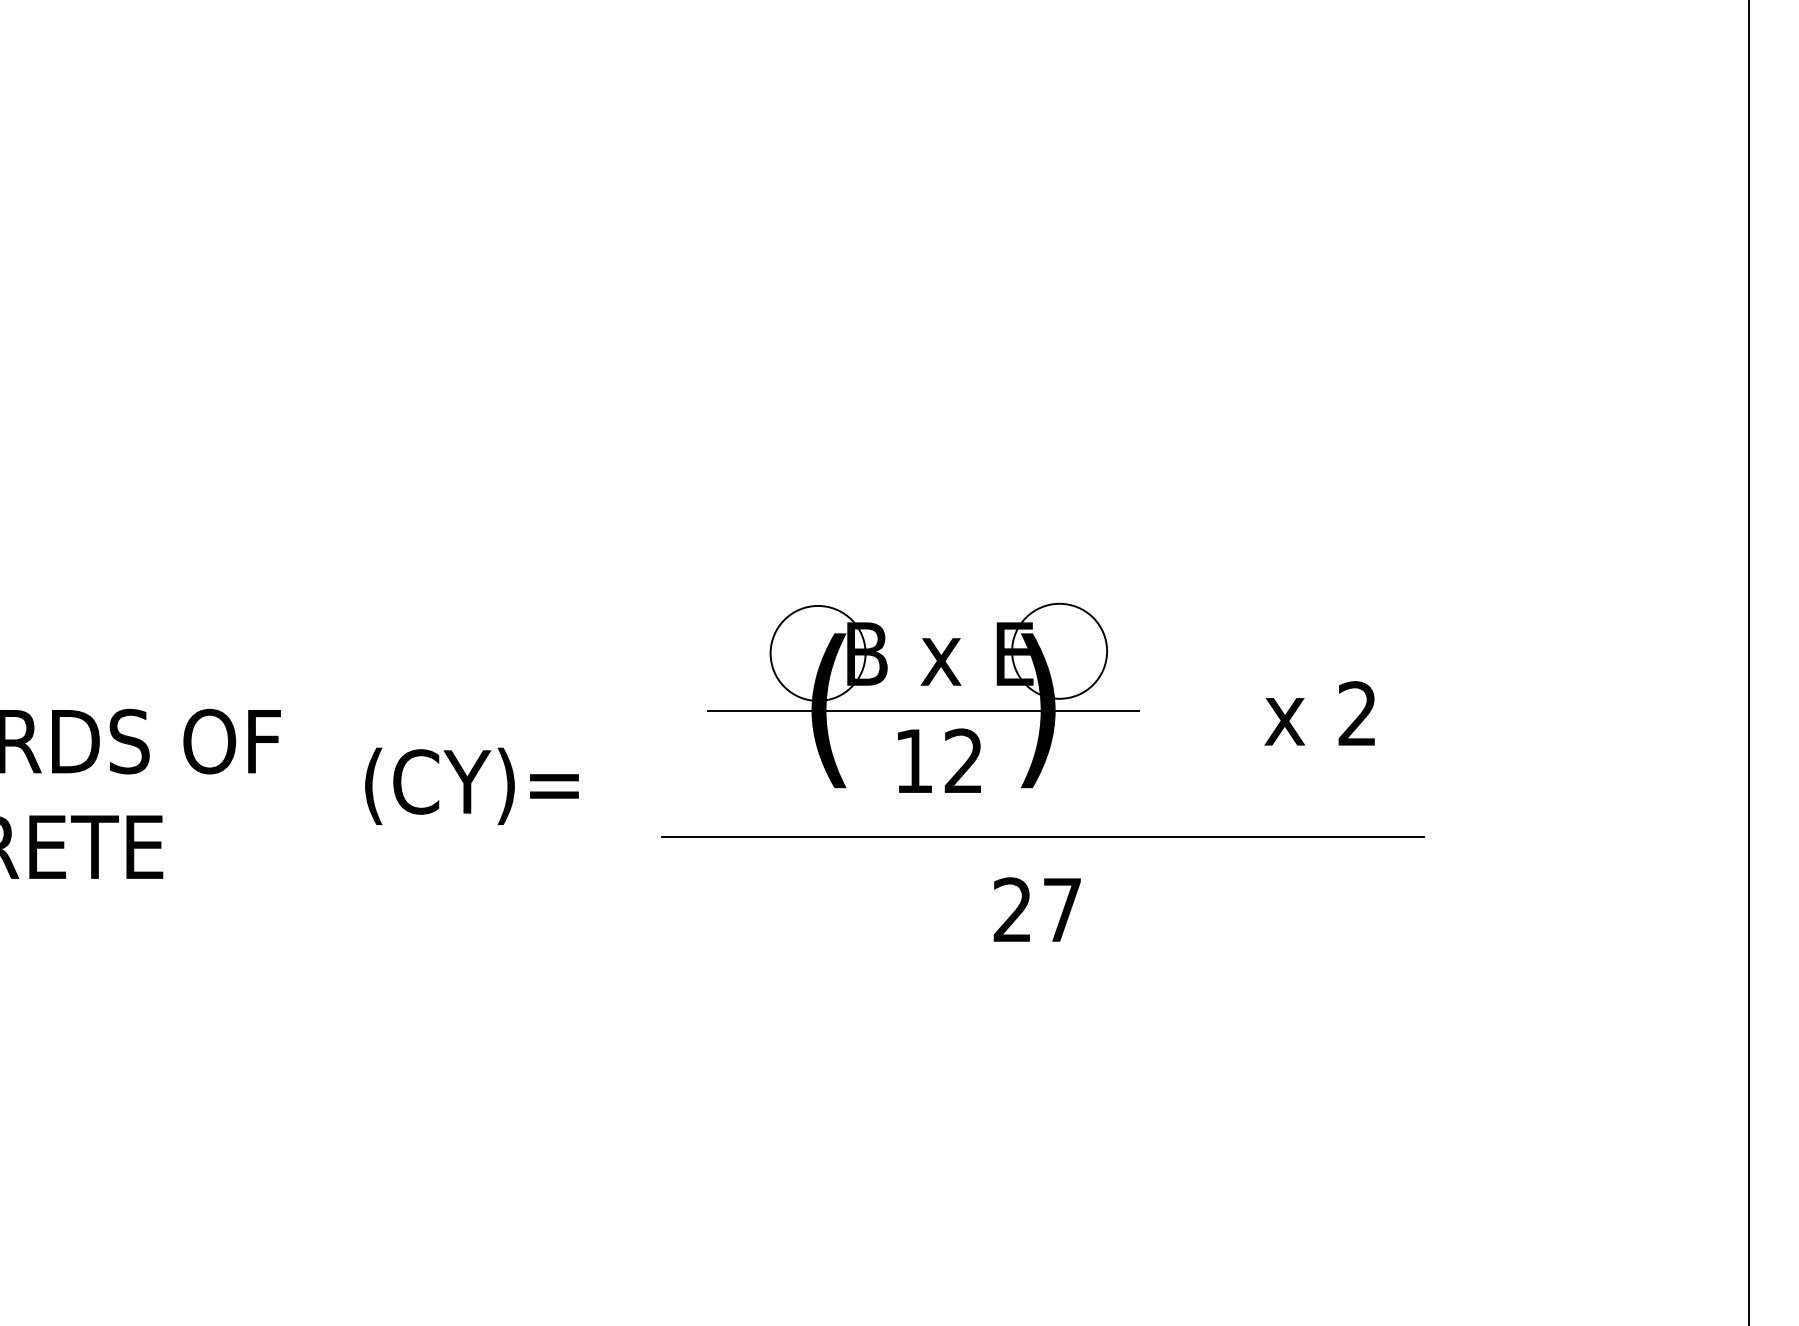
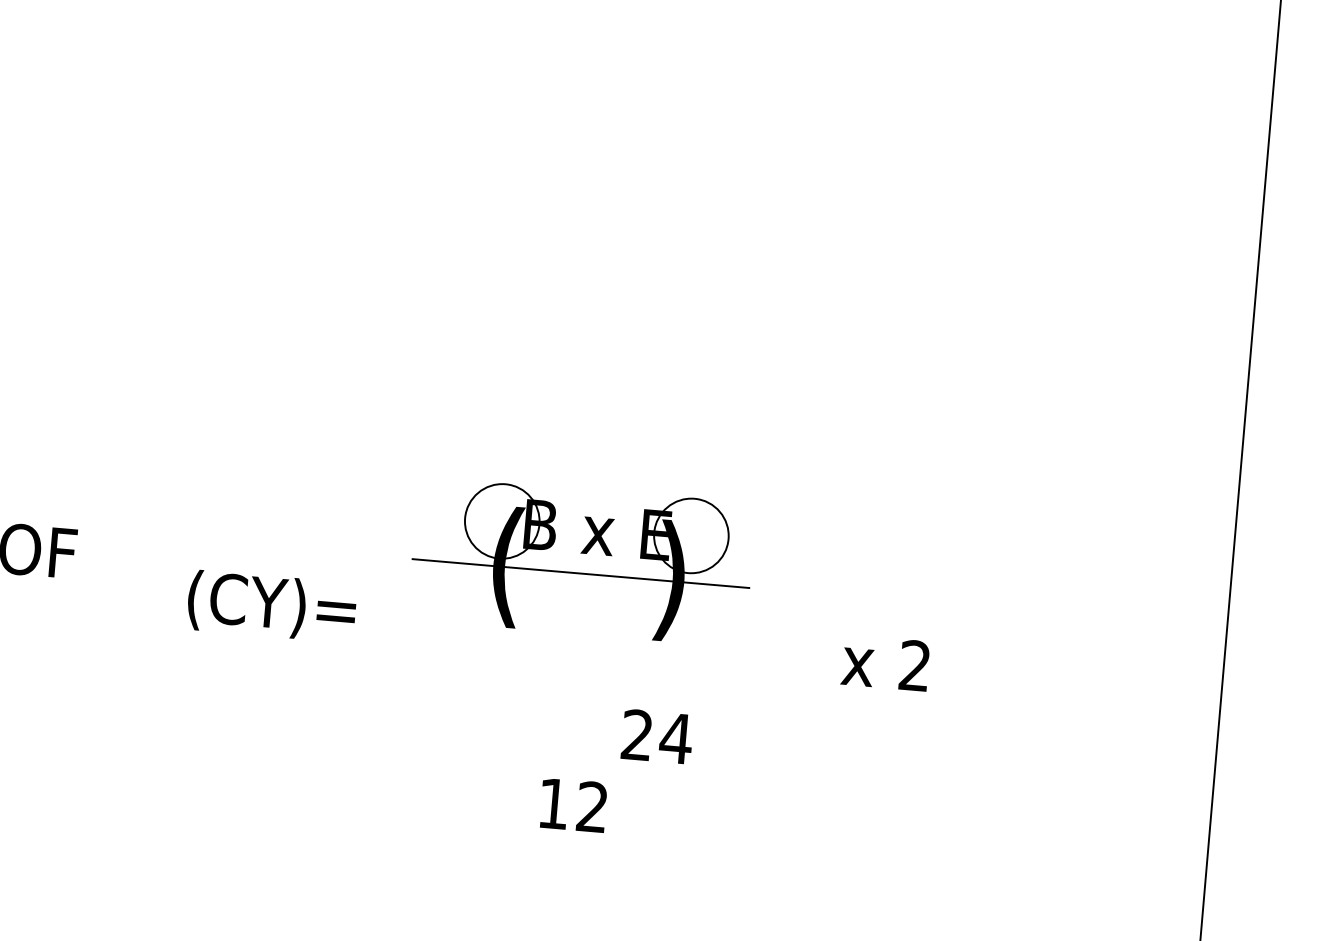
text: (1319, 713) -> (885, 663), moved
text: (939, 760) -> (573, 805), moved
text: (471, 785) -> (271, 605), moved
line: (1042, 836) -> (665, 679), removed
text: (1062, 909) -> (676, 738), 27 -> 24

